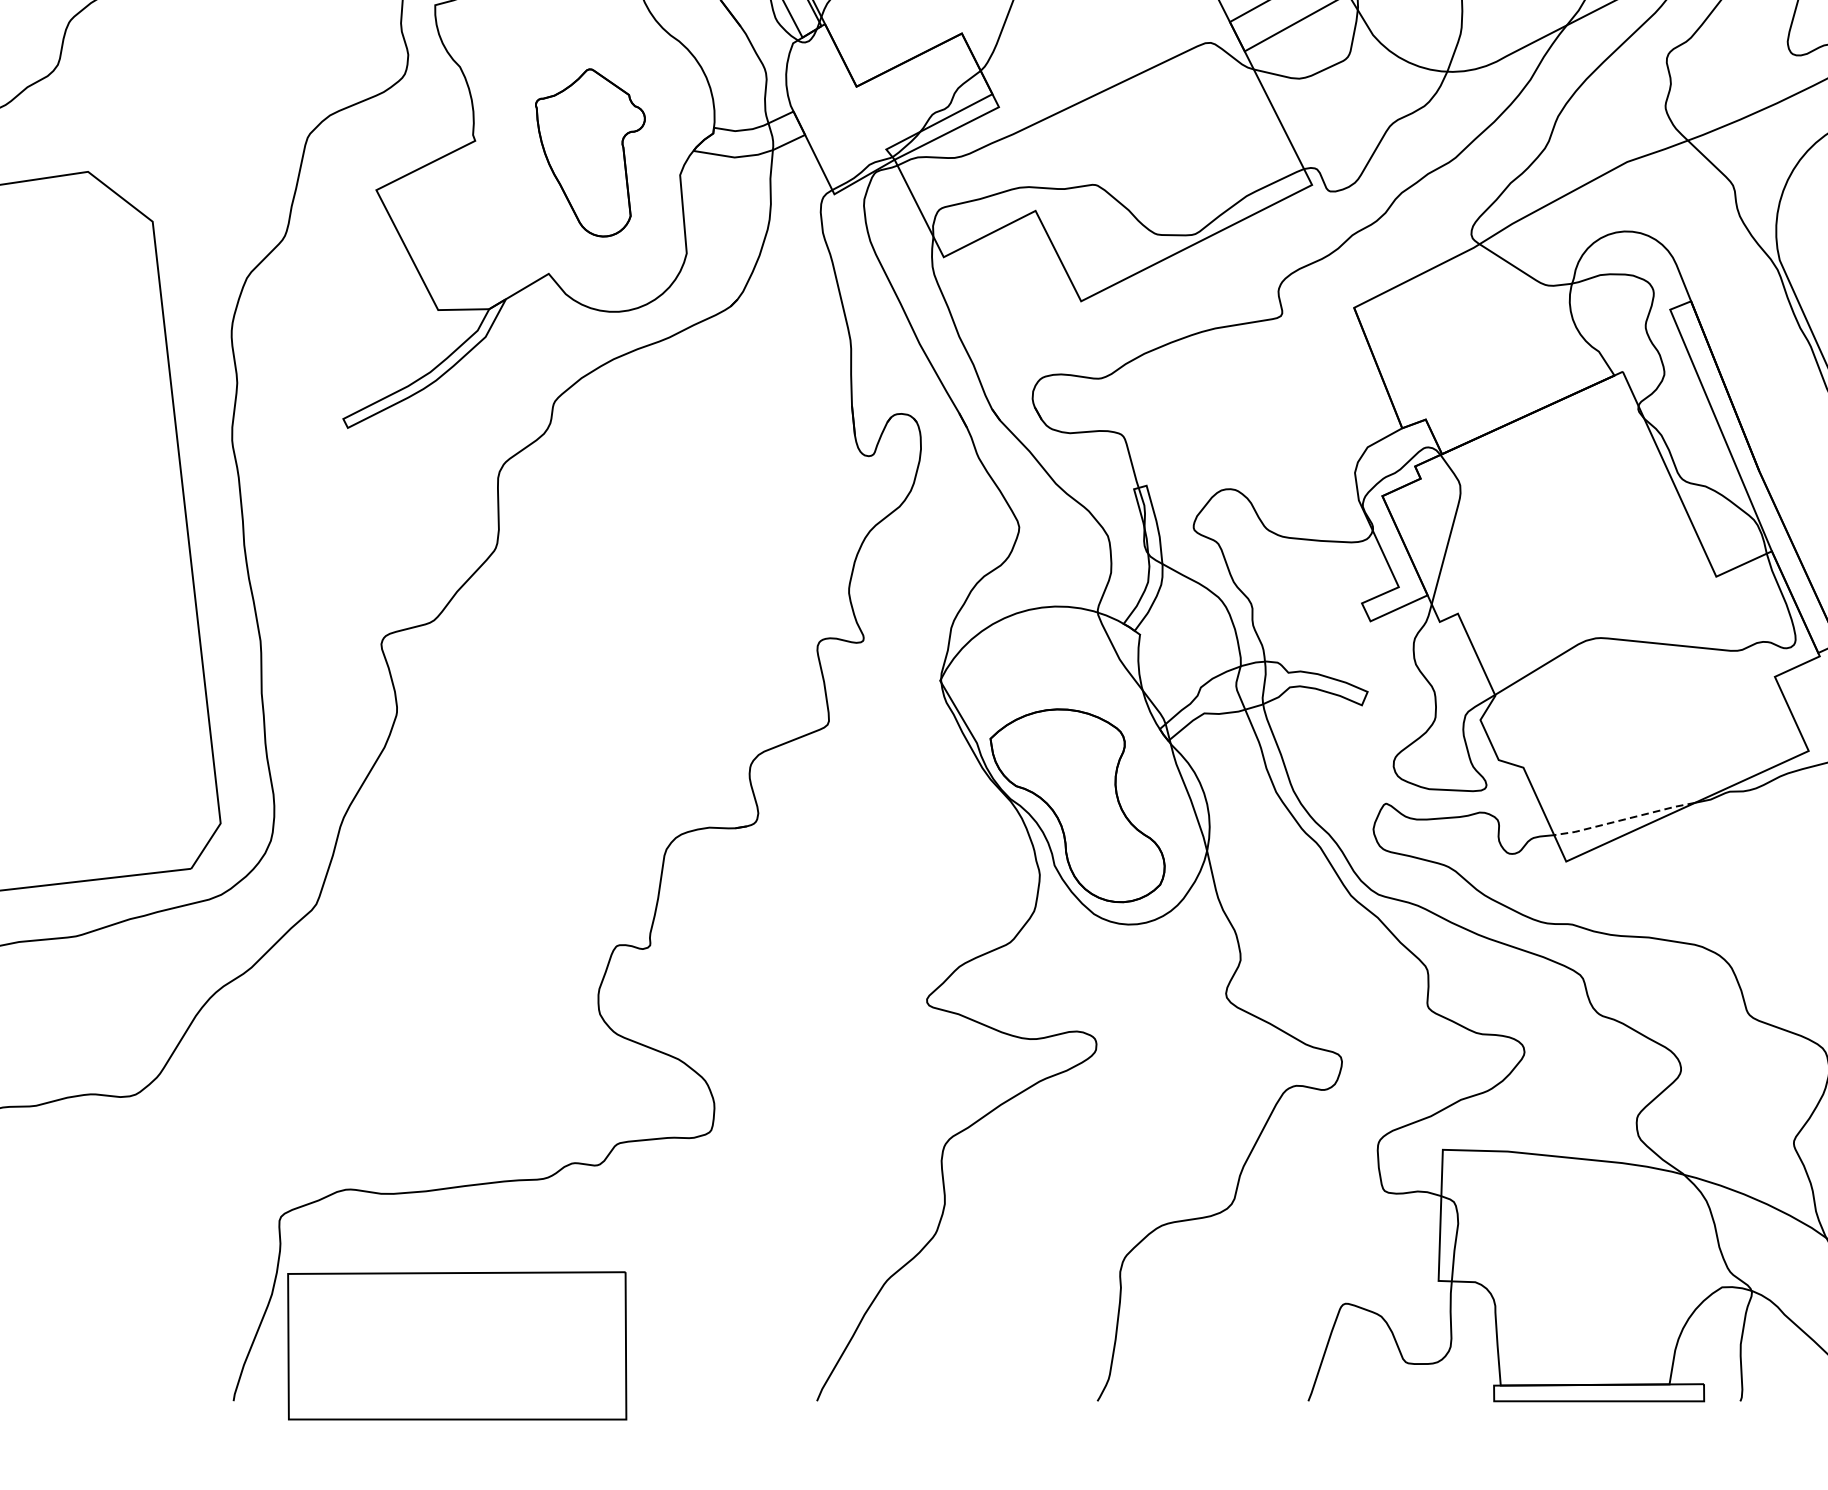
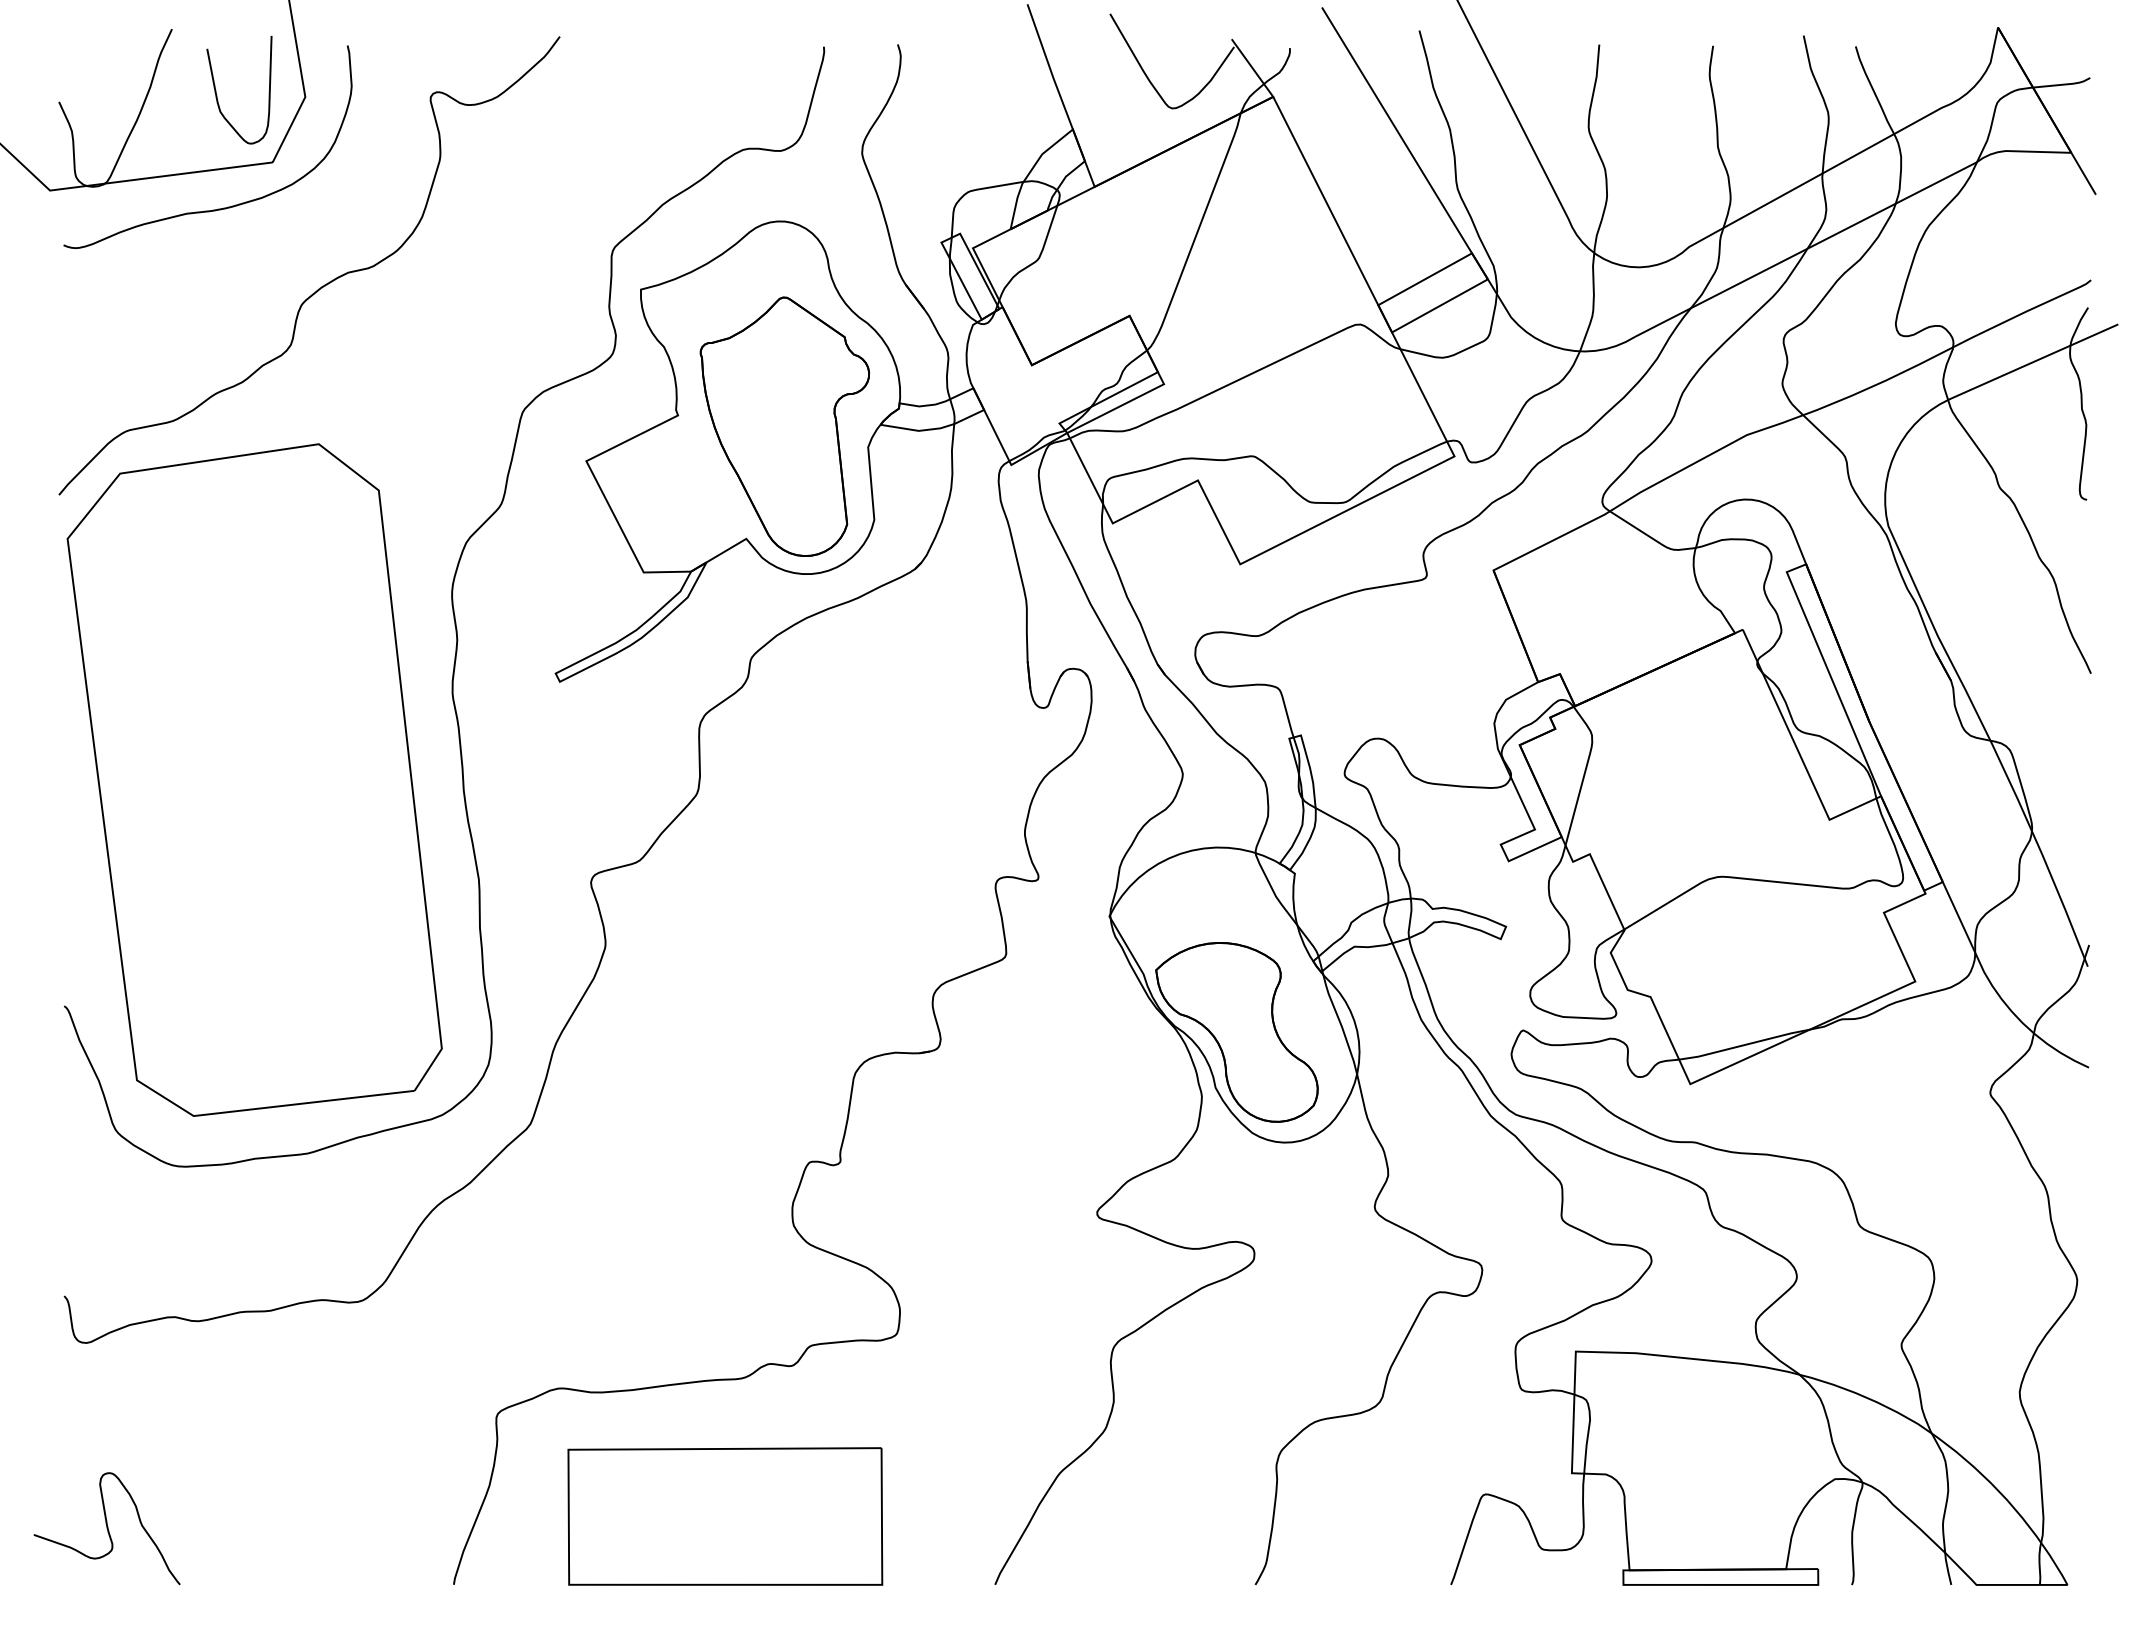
part: (589, 152) -> (784, 426), size x1.67
line: (1623, 819) -> (1743, 1045), dashed -> solid
part: (457, 1345) -> (725, 1516), moved

